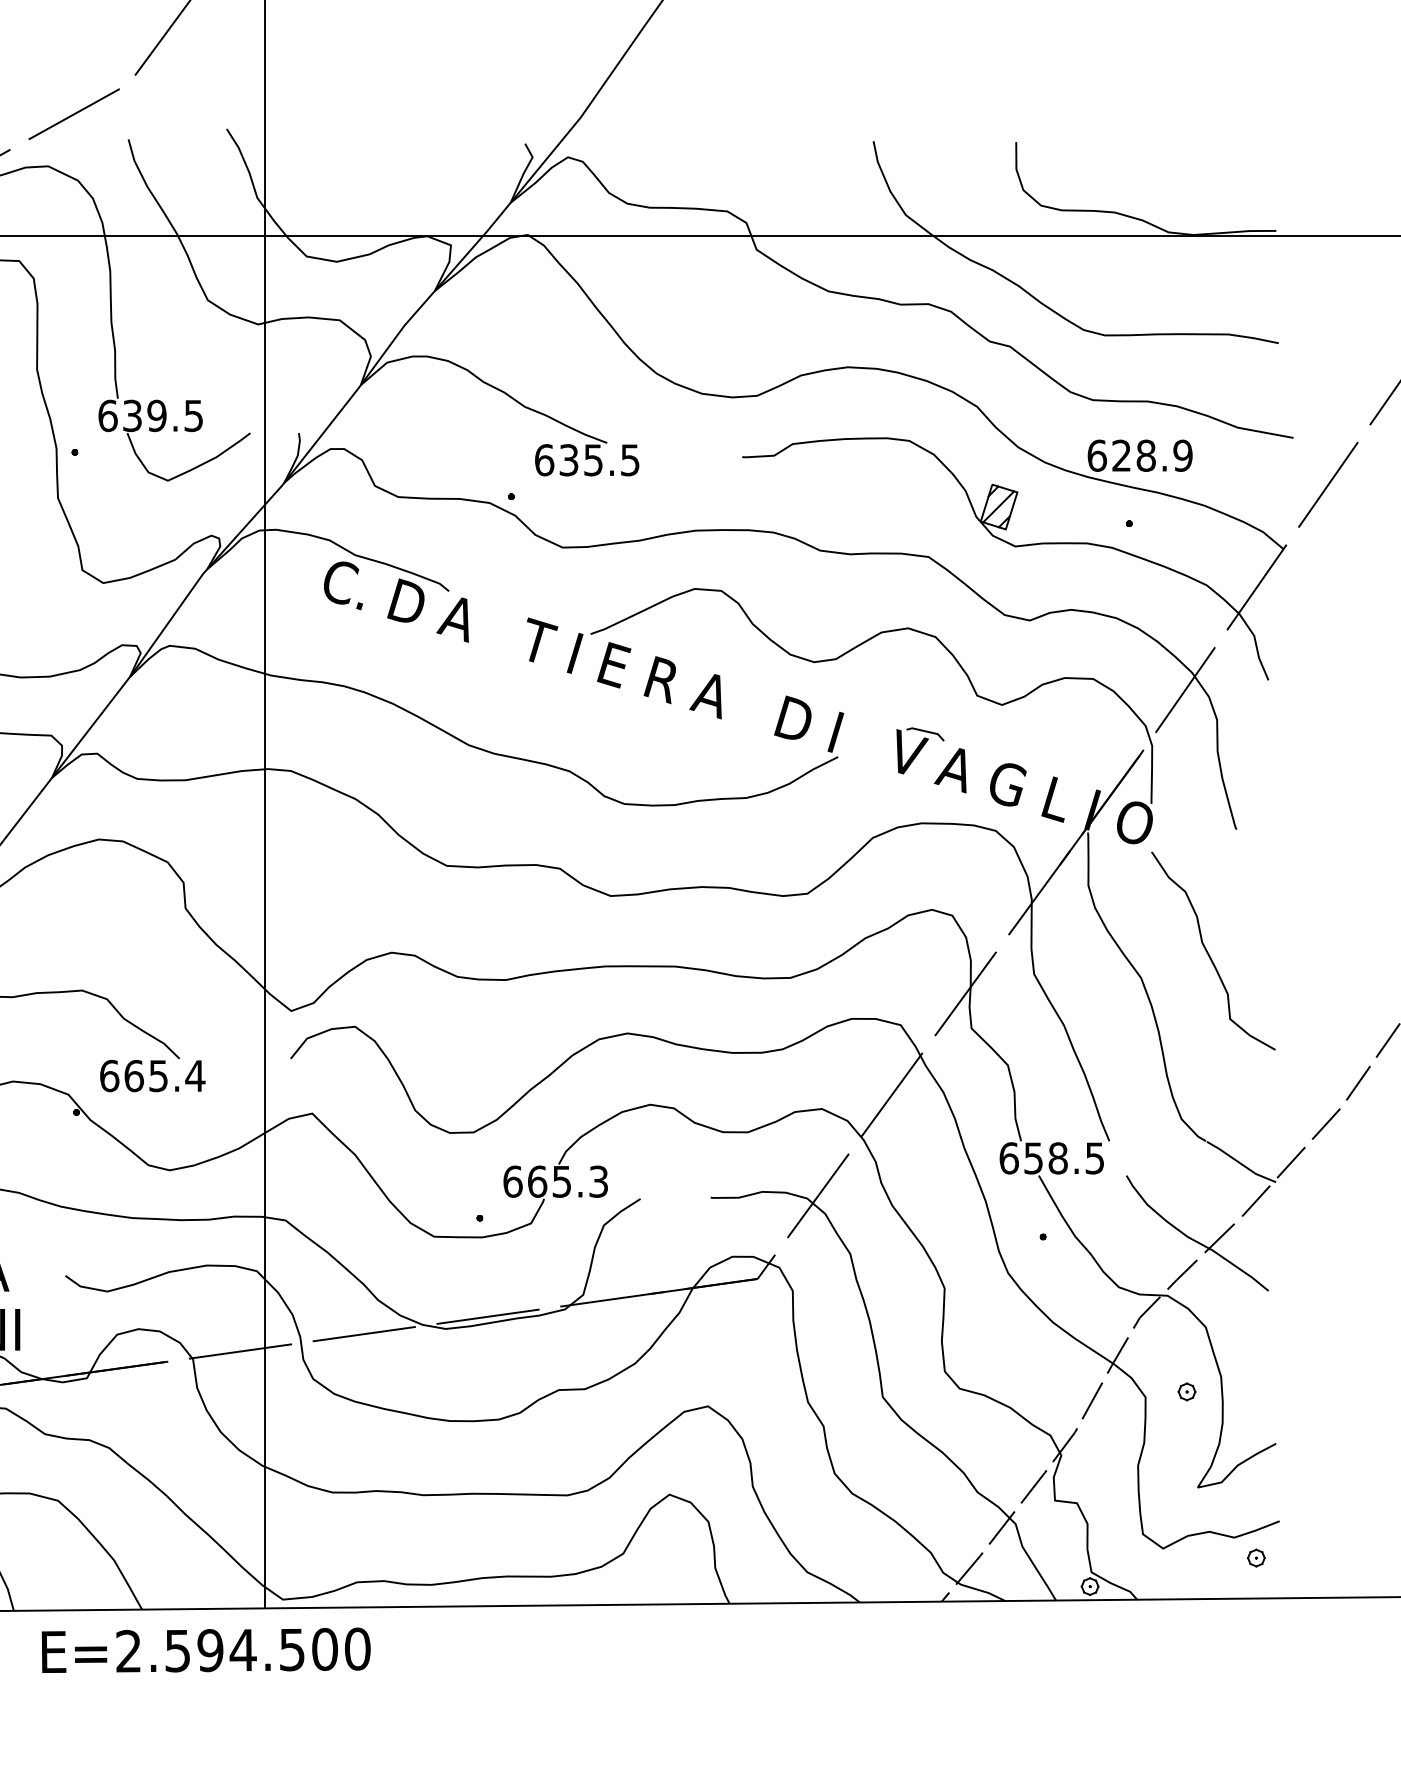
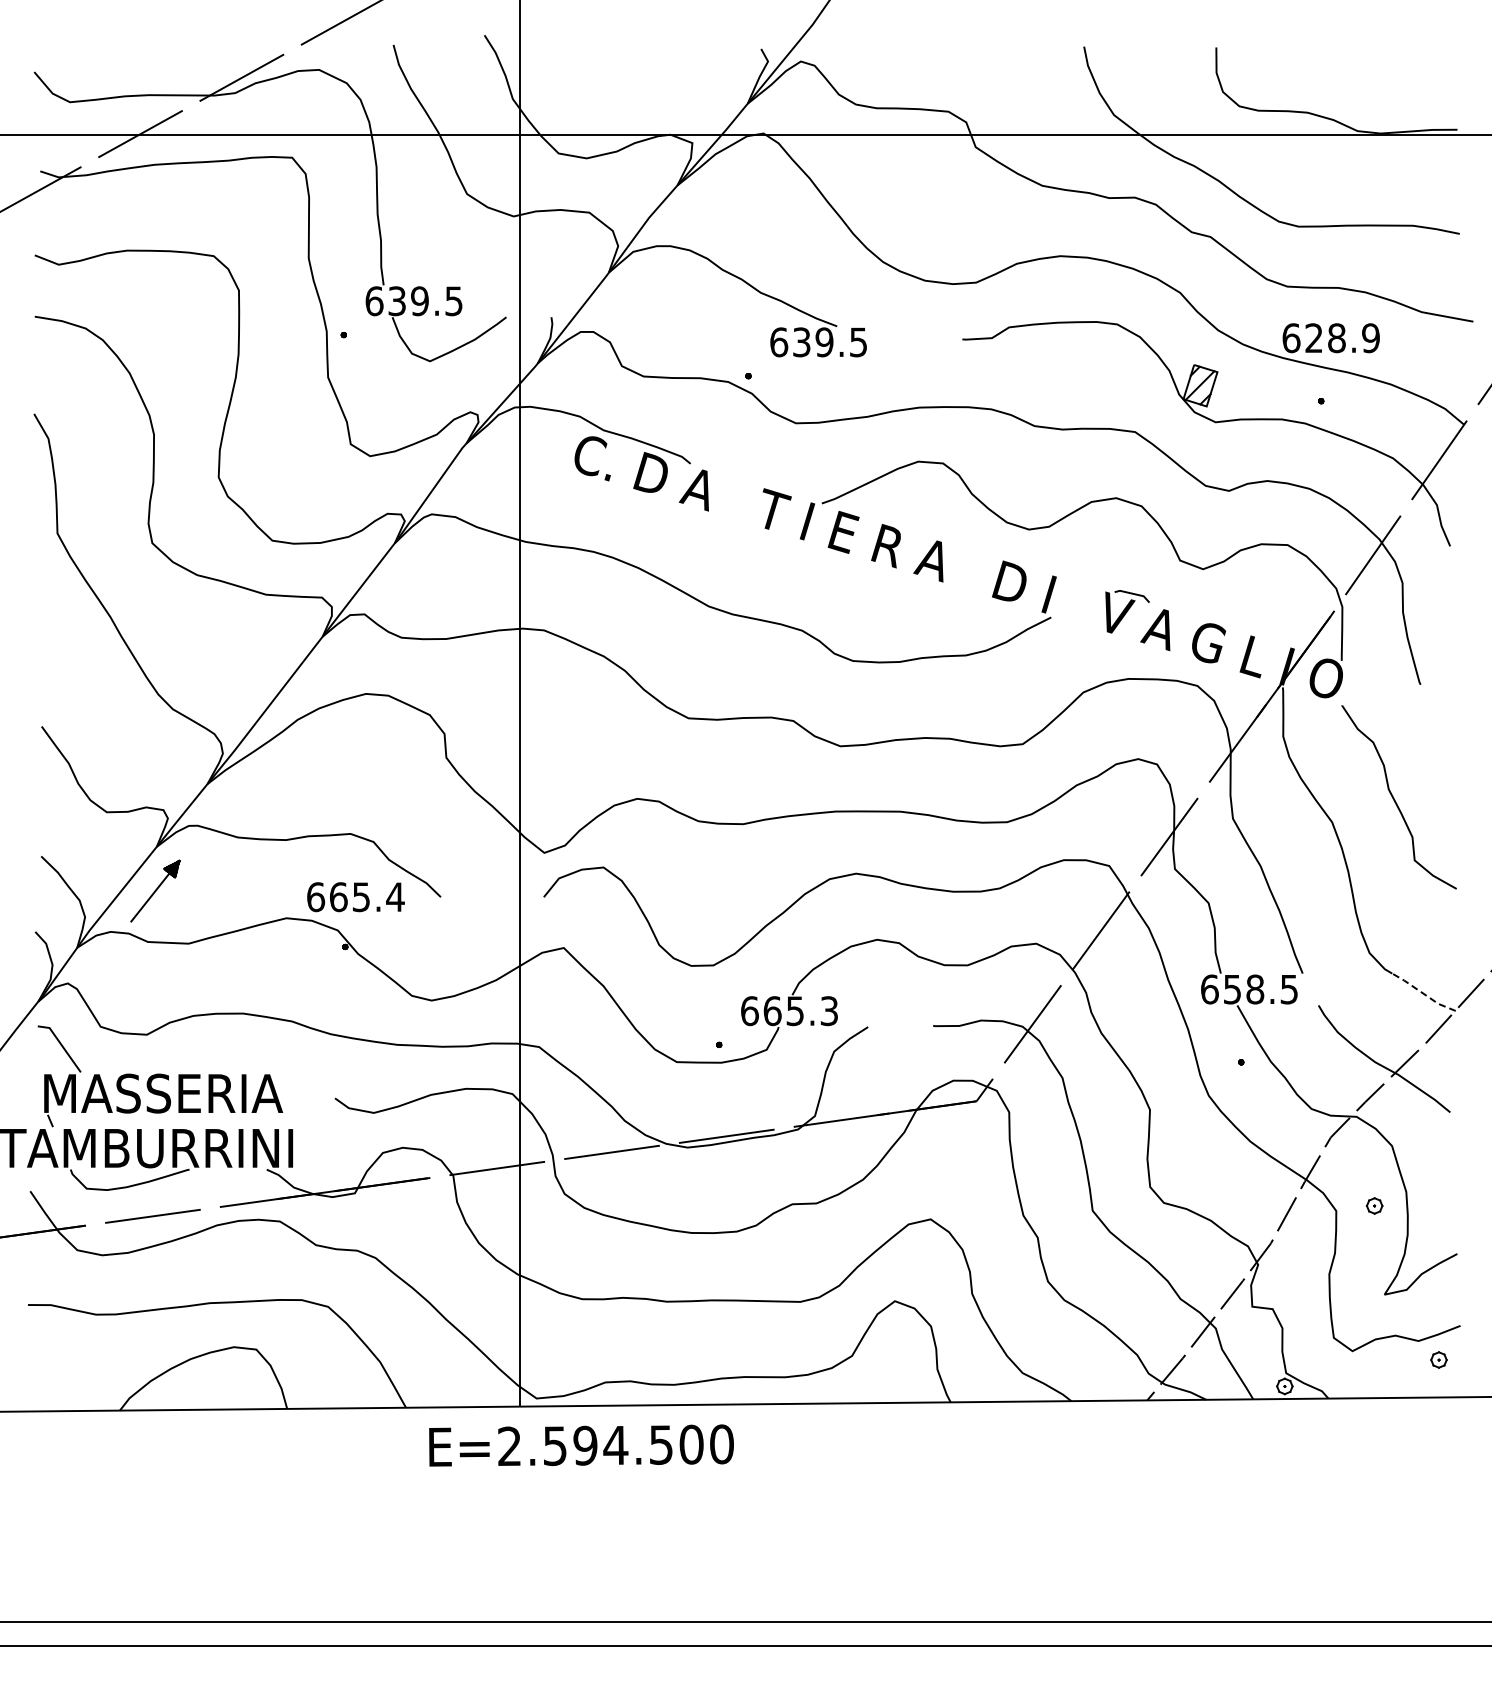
text: (593, 460) -> (824, 342), 635.5 -> 639.5
text: (152, 1076) -> (355, 897), moved
line: (1240, 1163) -> (1424, 994), solid -> dashed
text: (206, 1650) -> (581, 1445), moved

